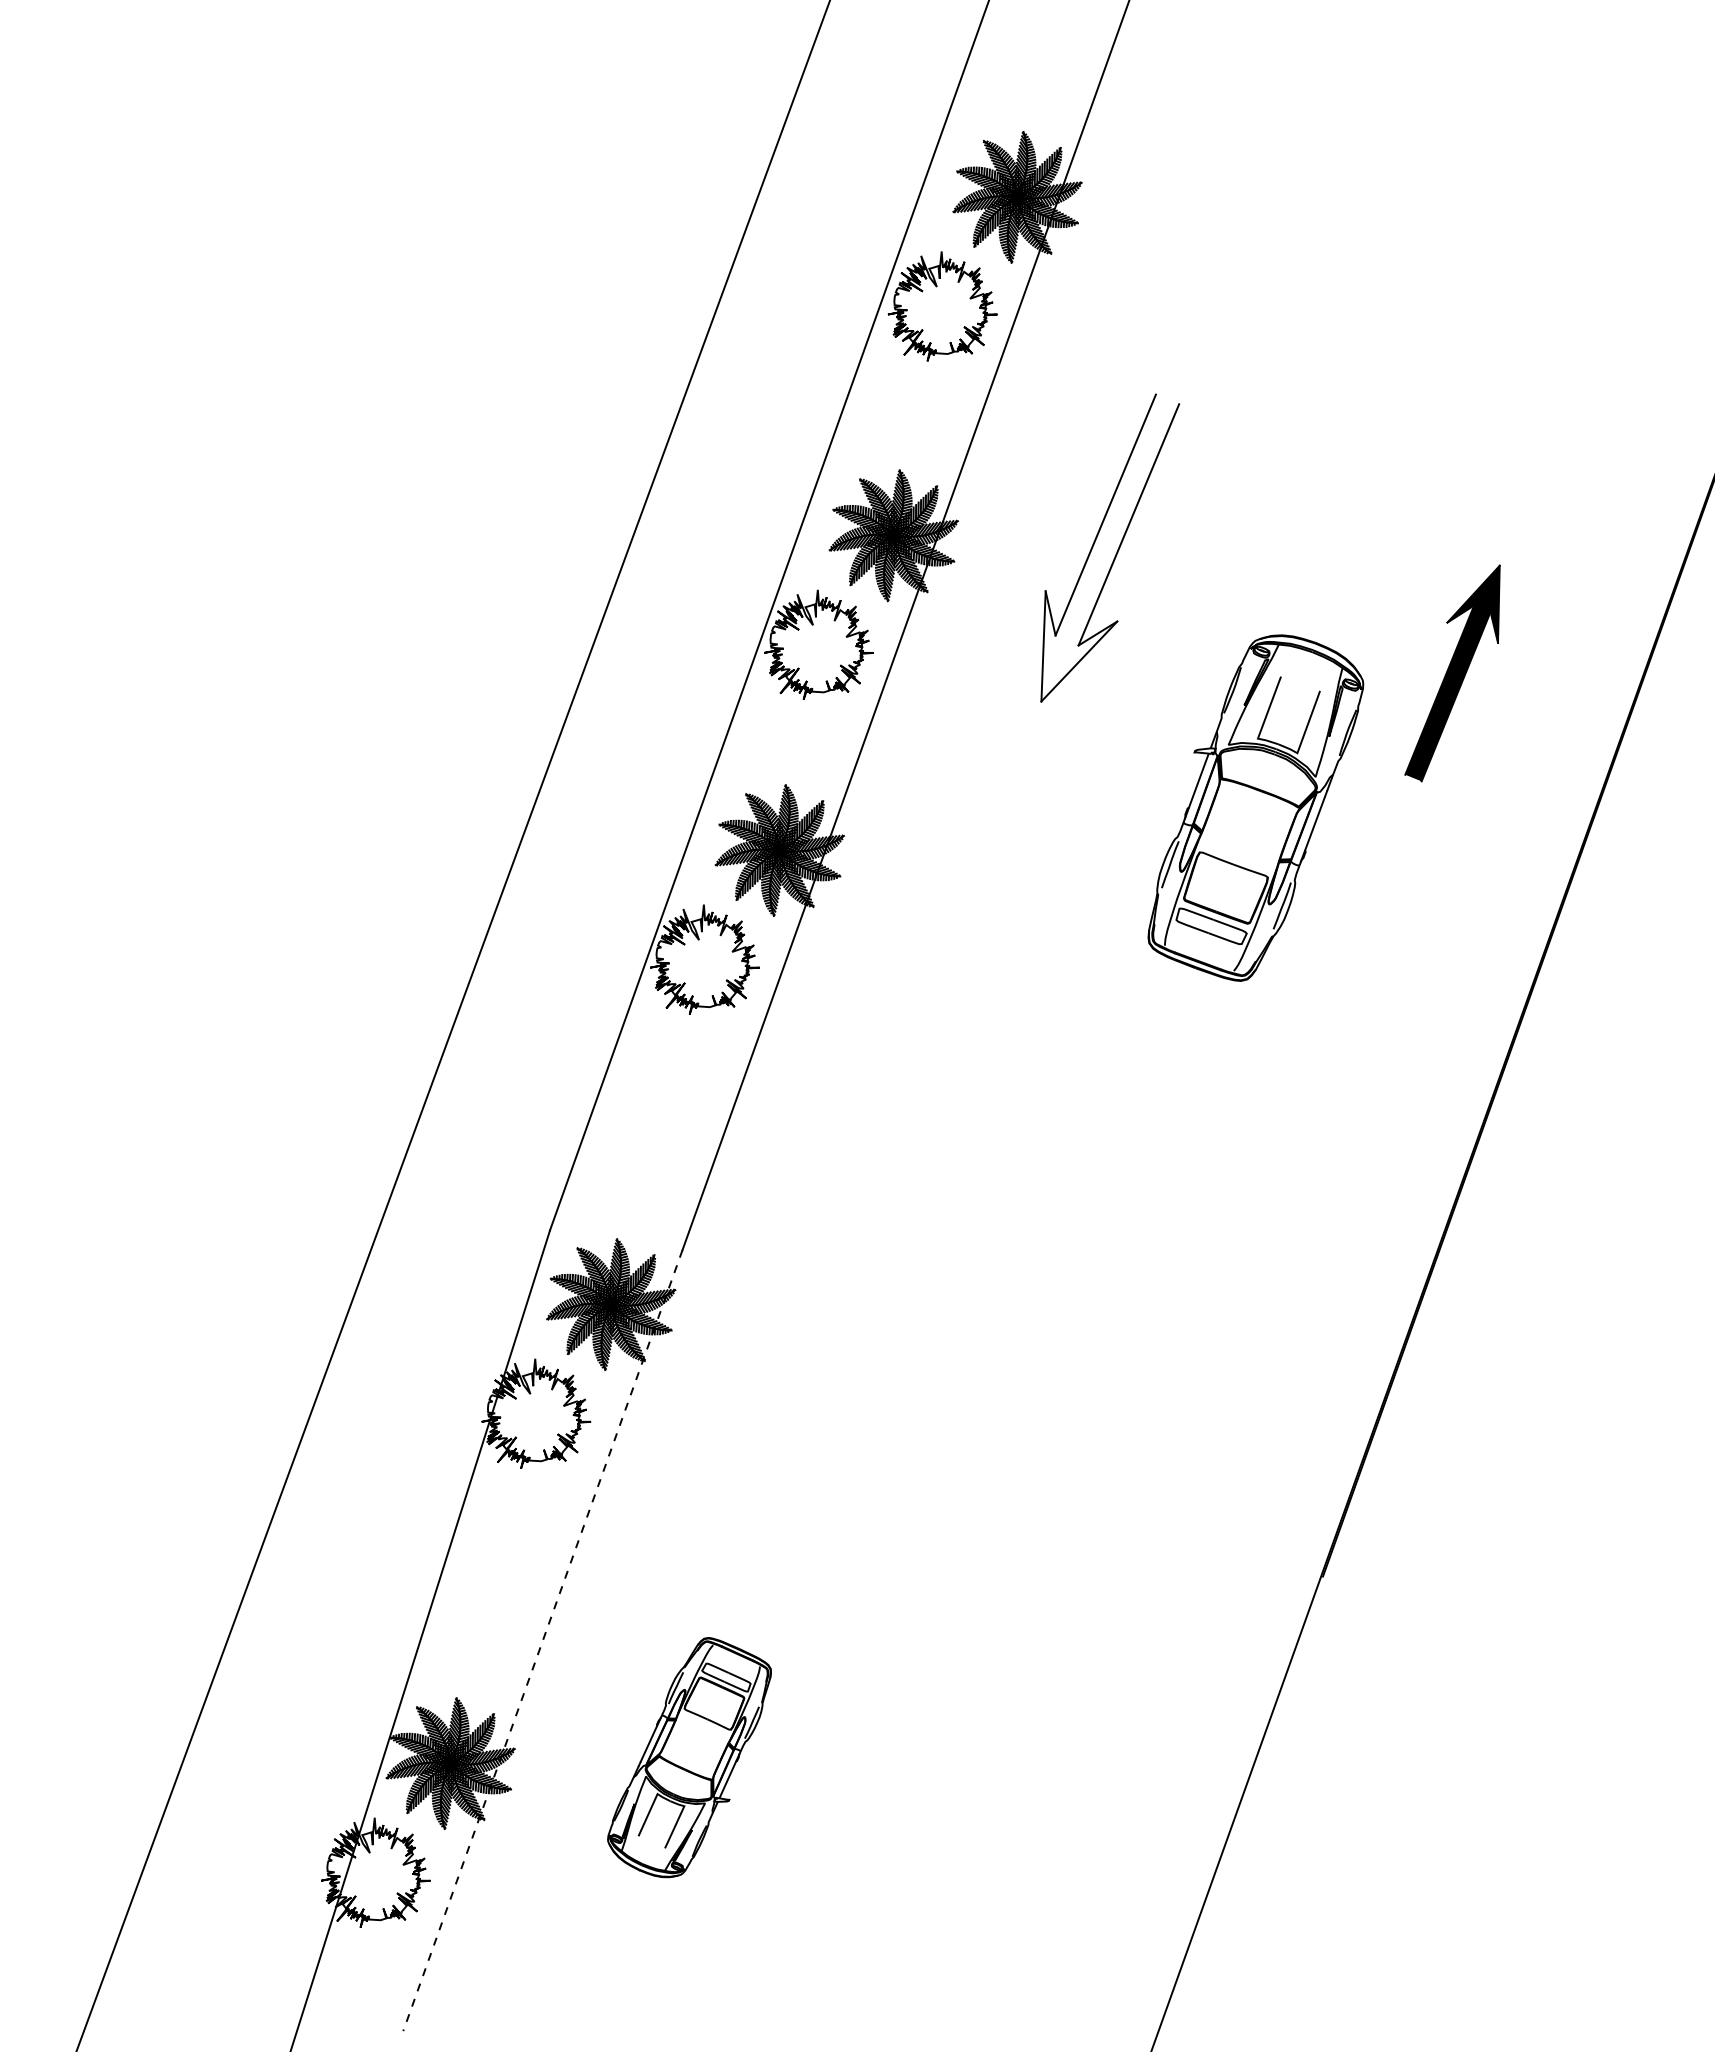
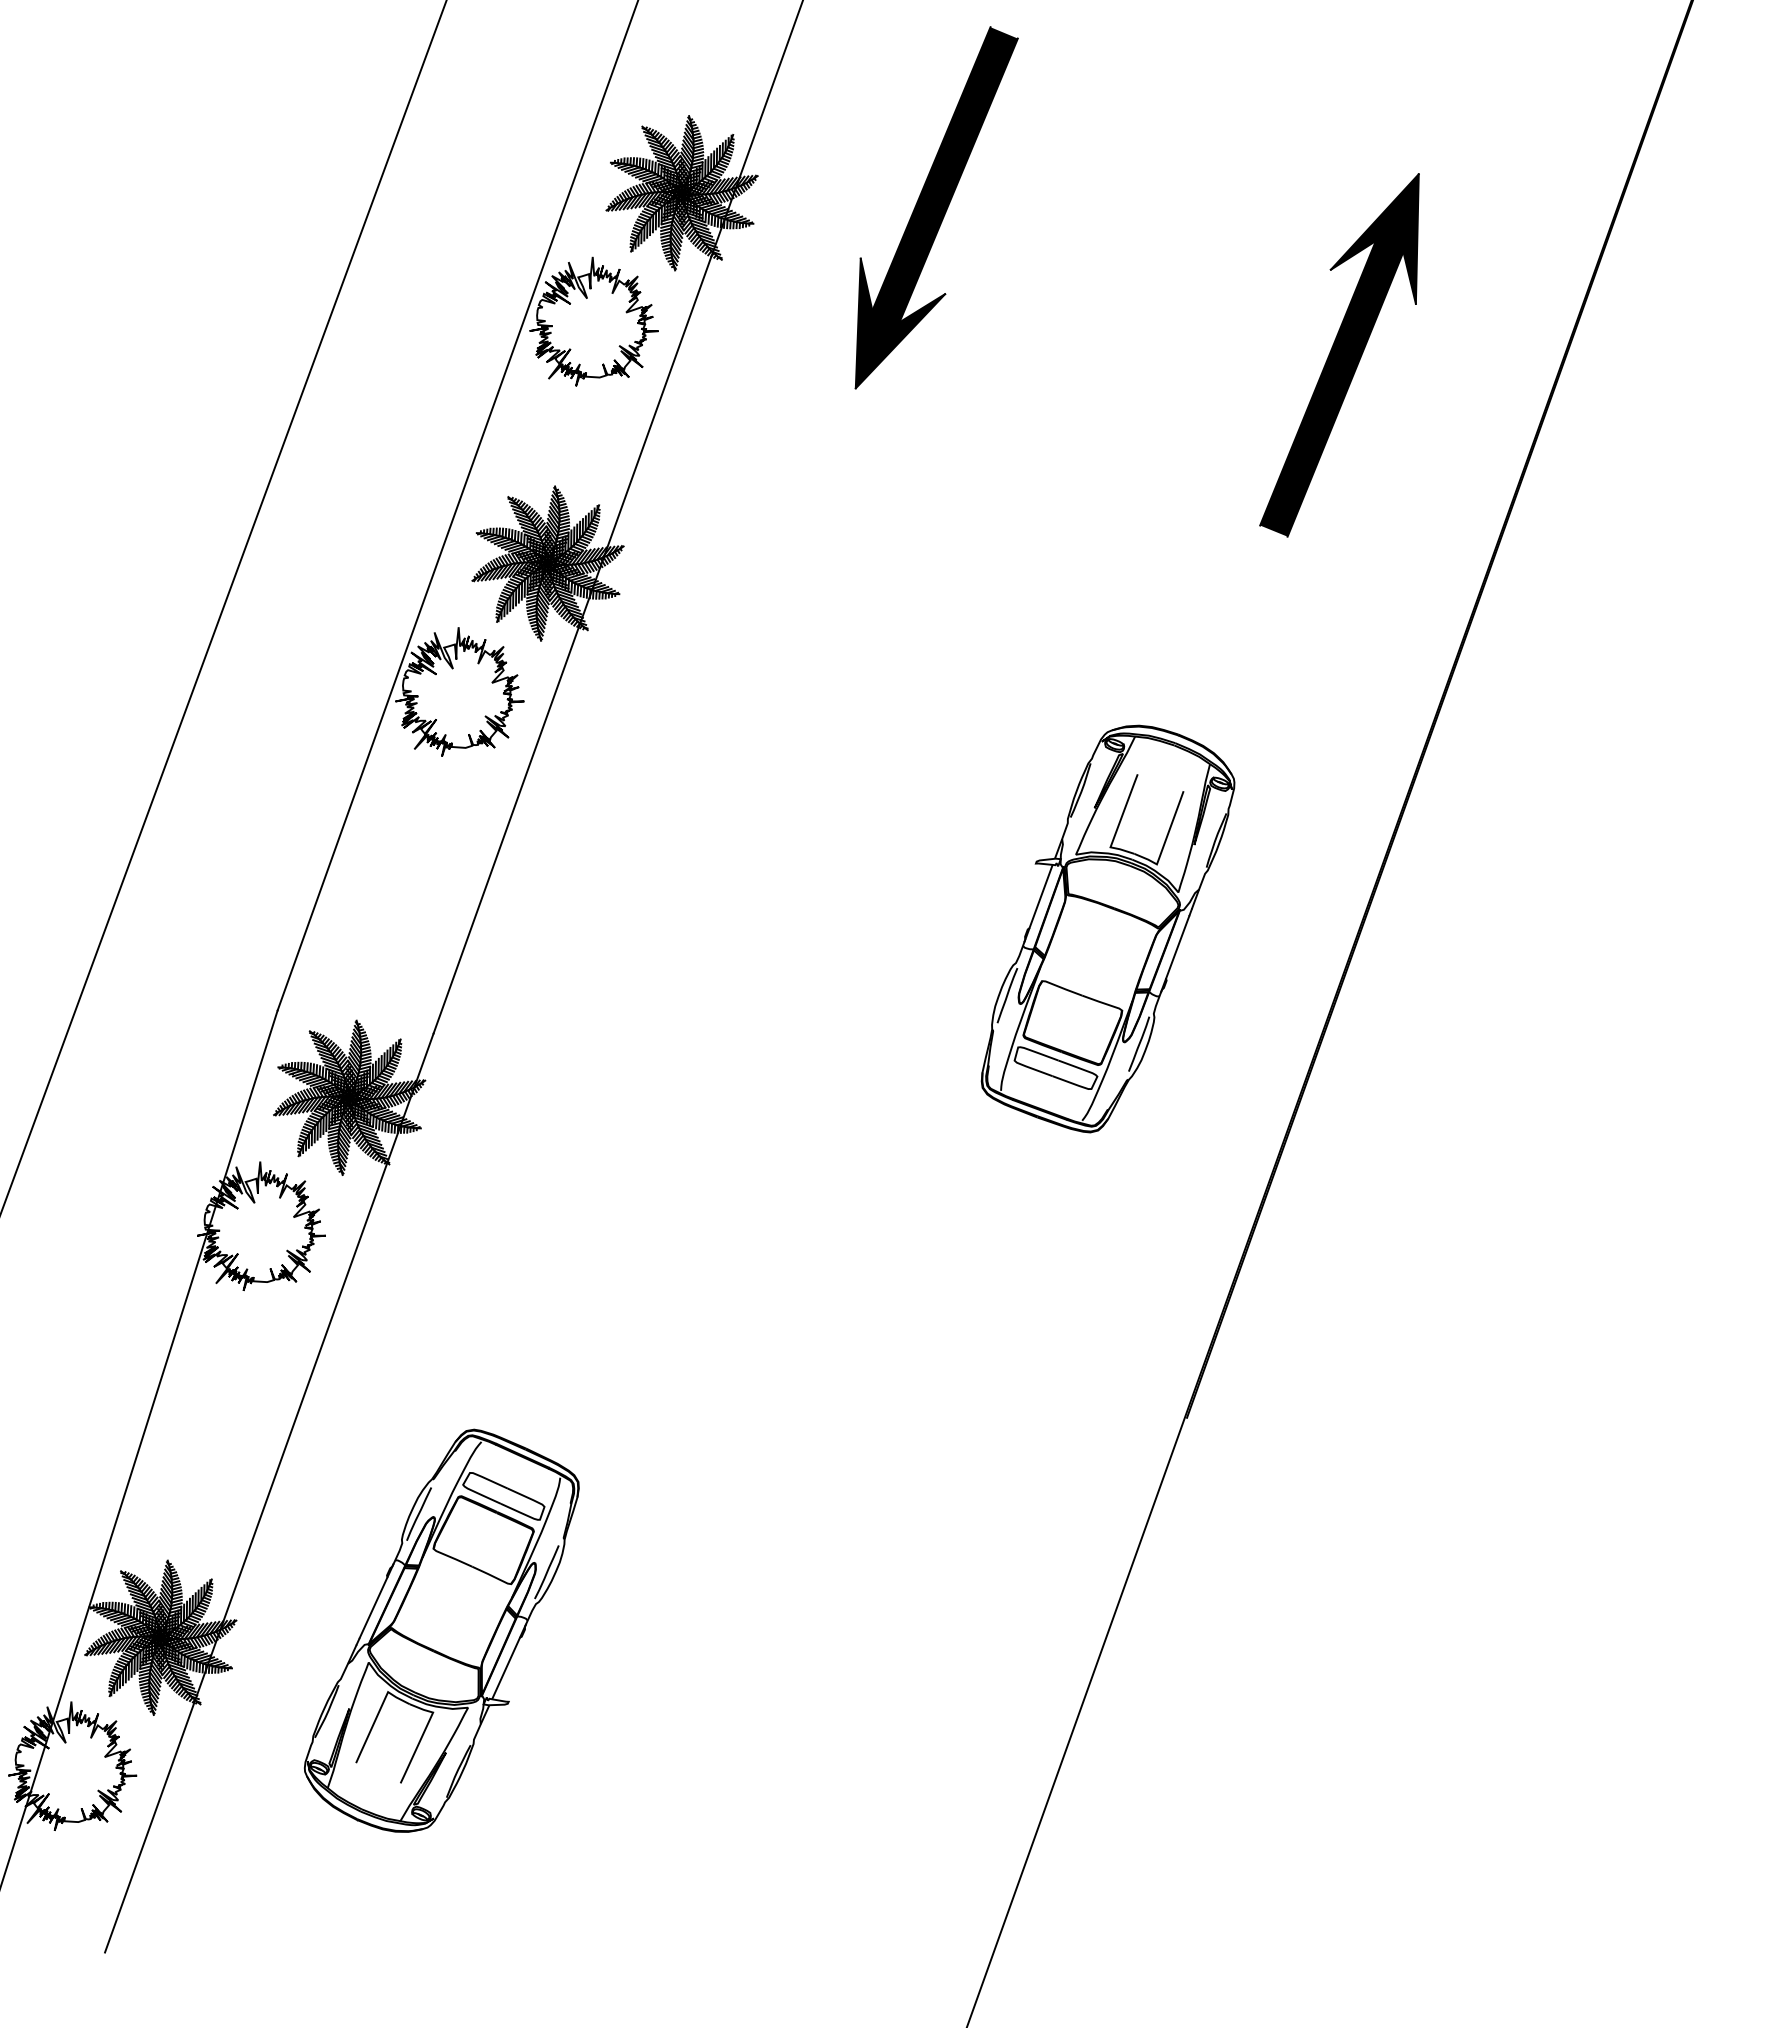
fill: (1110, 547) -> (937, 207), added
part: (1452, 673) -> (1339, 355), size x1.43
part: (1255, 807) -> (1107, 928), moved
line: (542, 1640) -> (268, 1493), dashed -> solid
part: (689, 1757) -> (441, 1630), size x1.43

